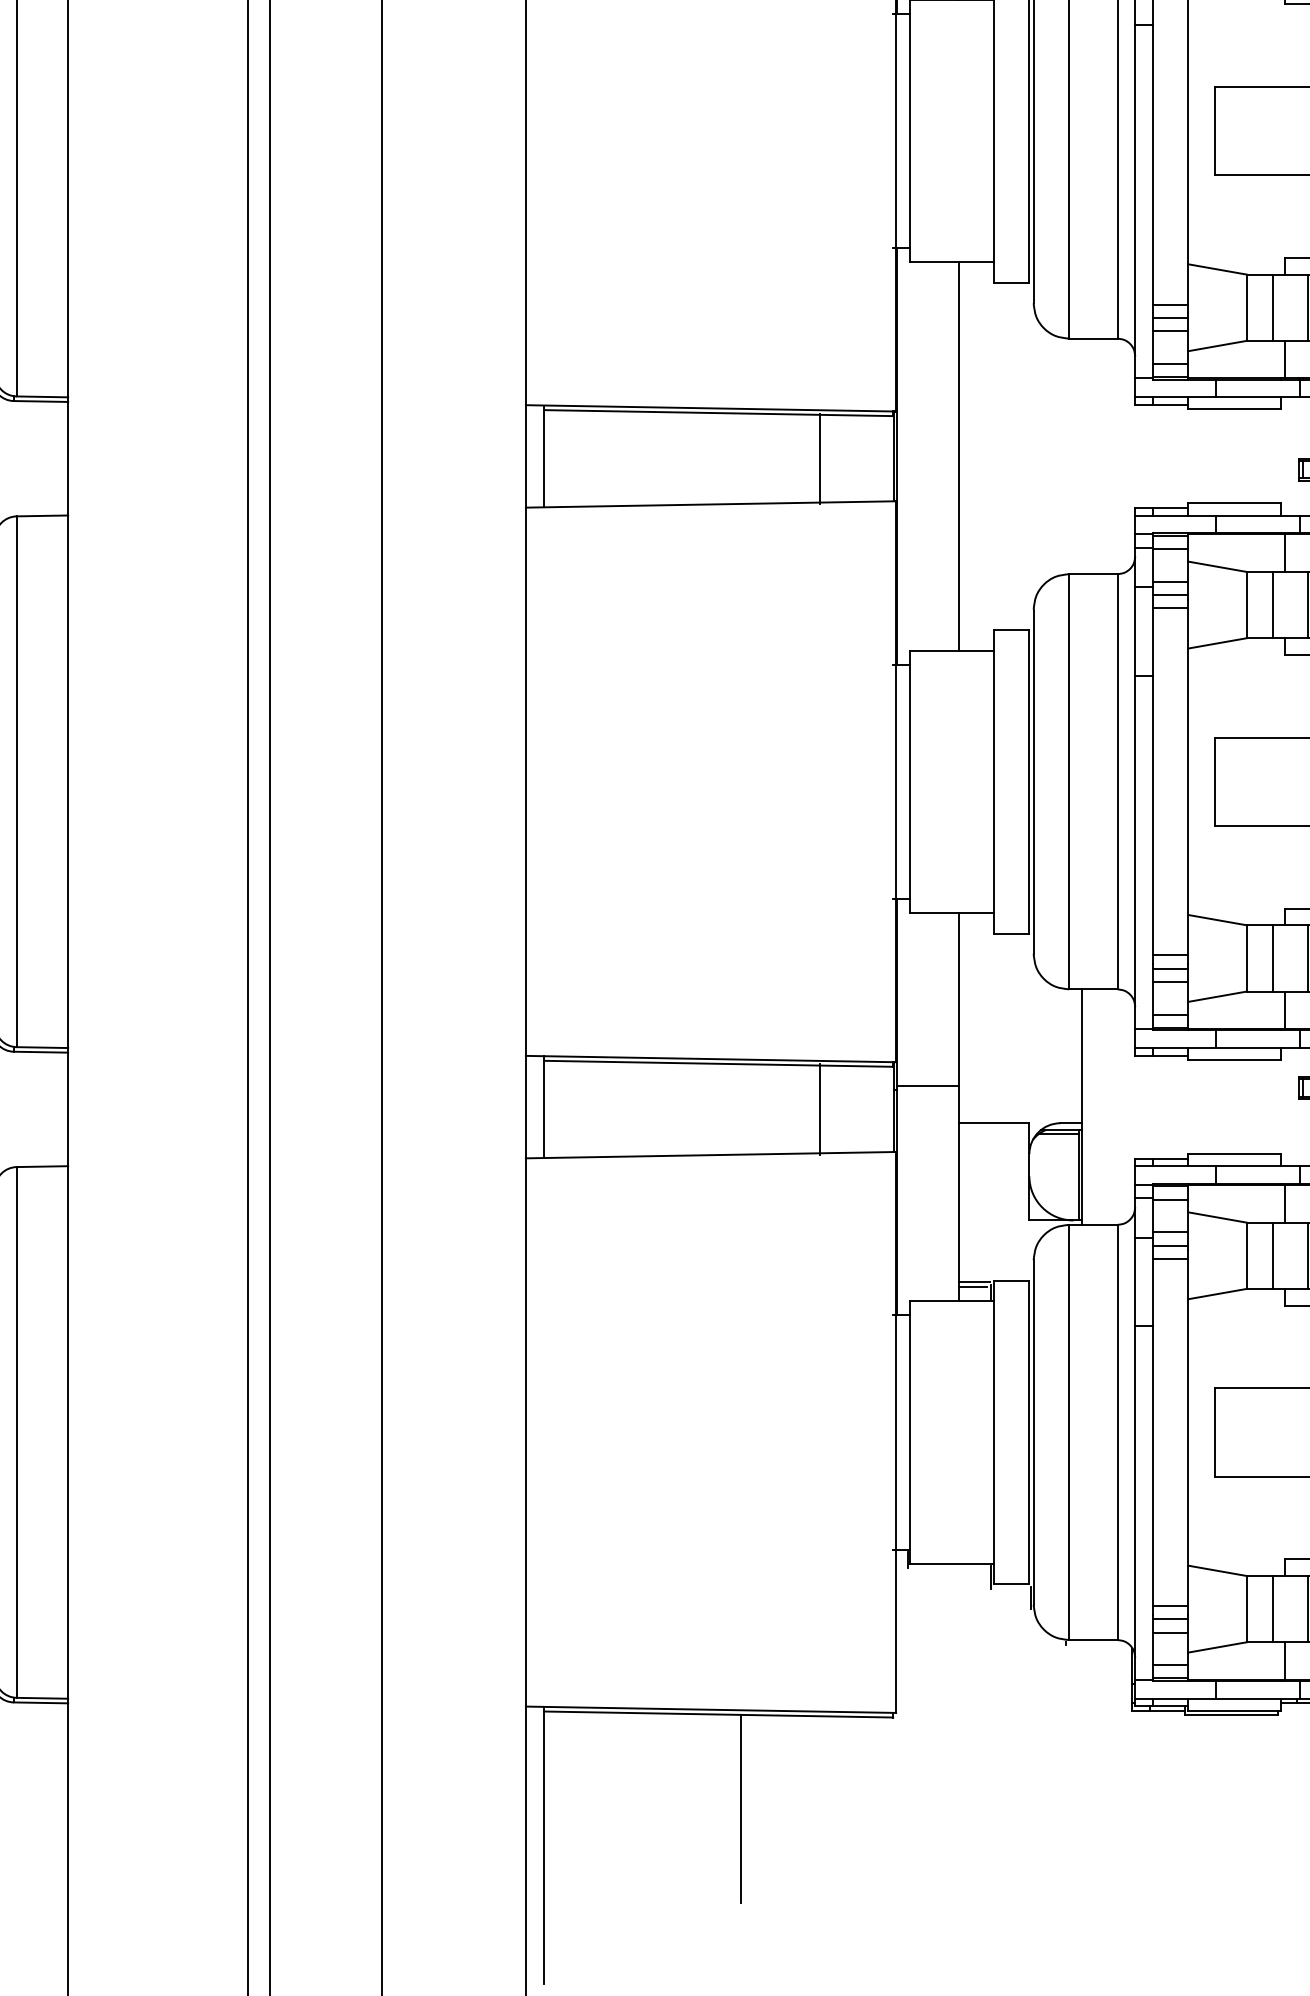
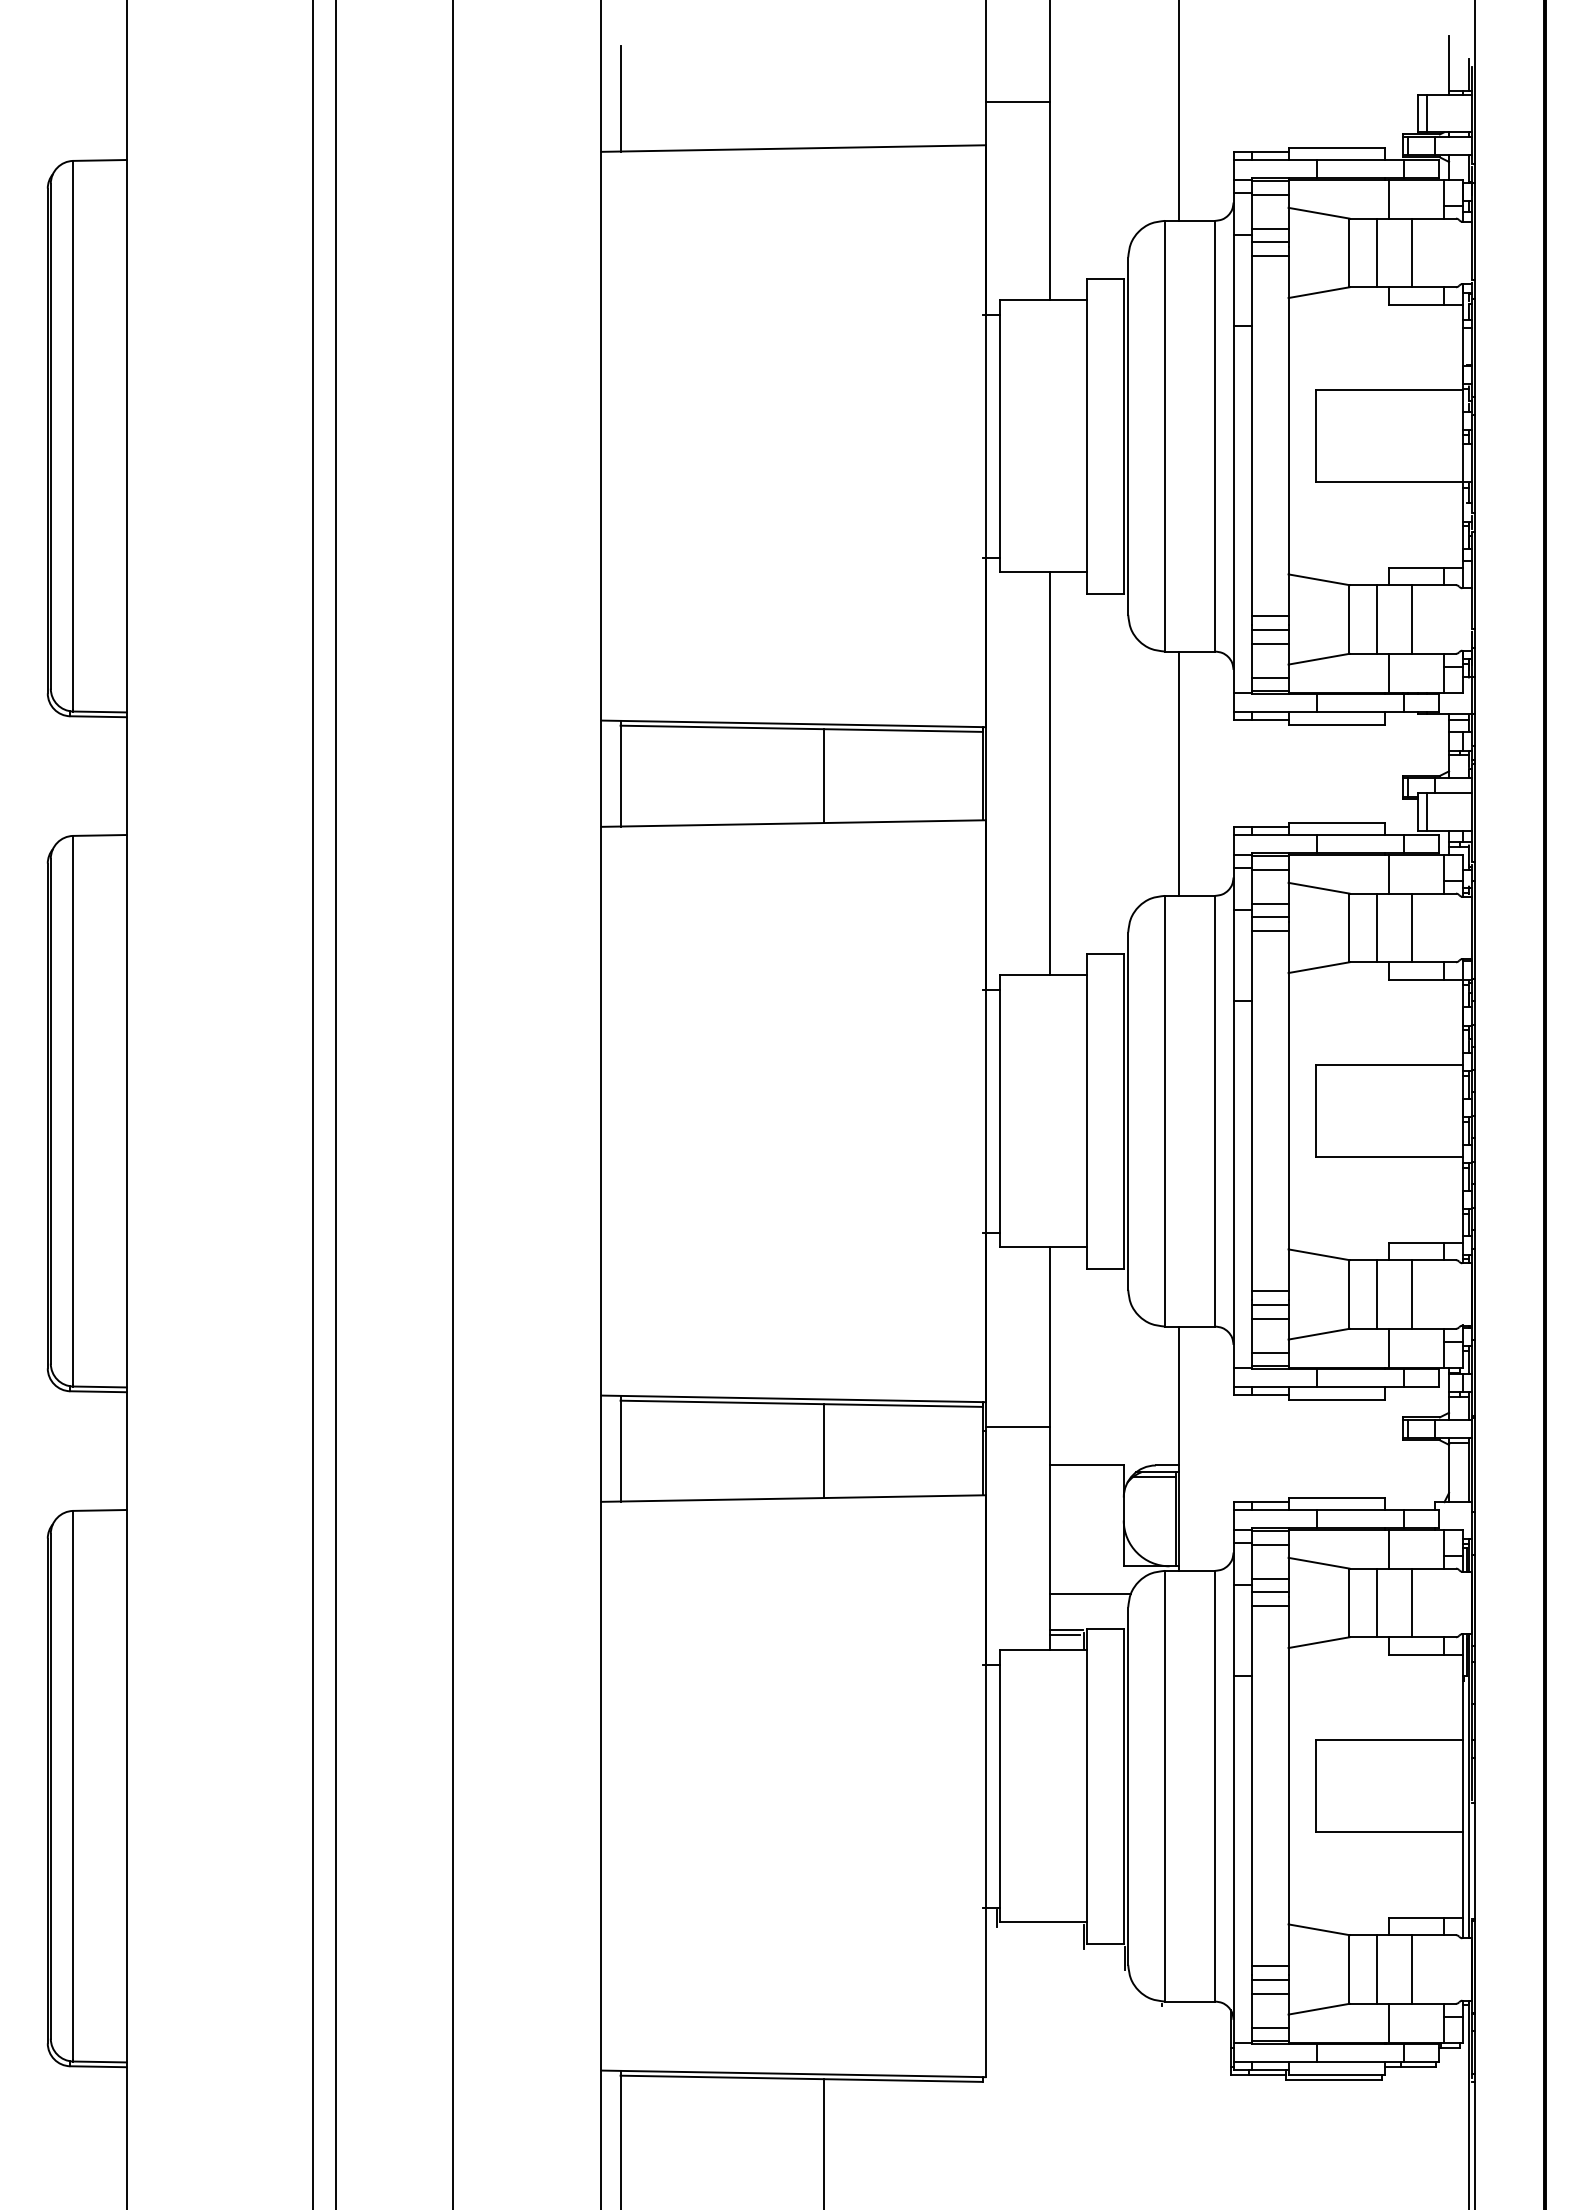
line: (1082, 456) -> (1178, 773), added
line: (819, 459) -> (824, 776), moved
line: (819, 1109) -> (824, 1451), moved
line: (997, 1246) -> (1090, 1593), added

